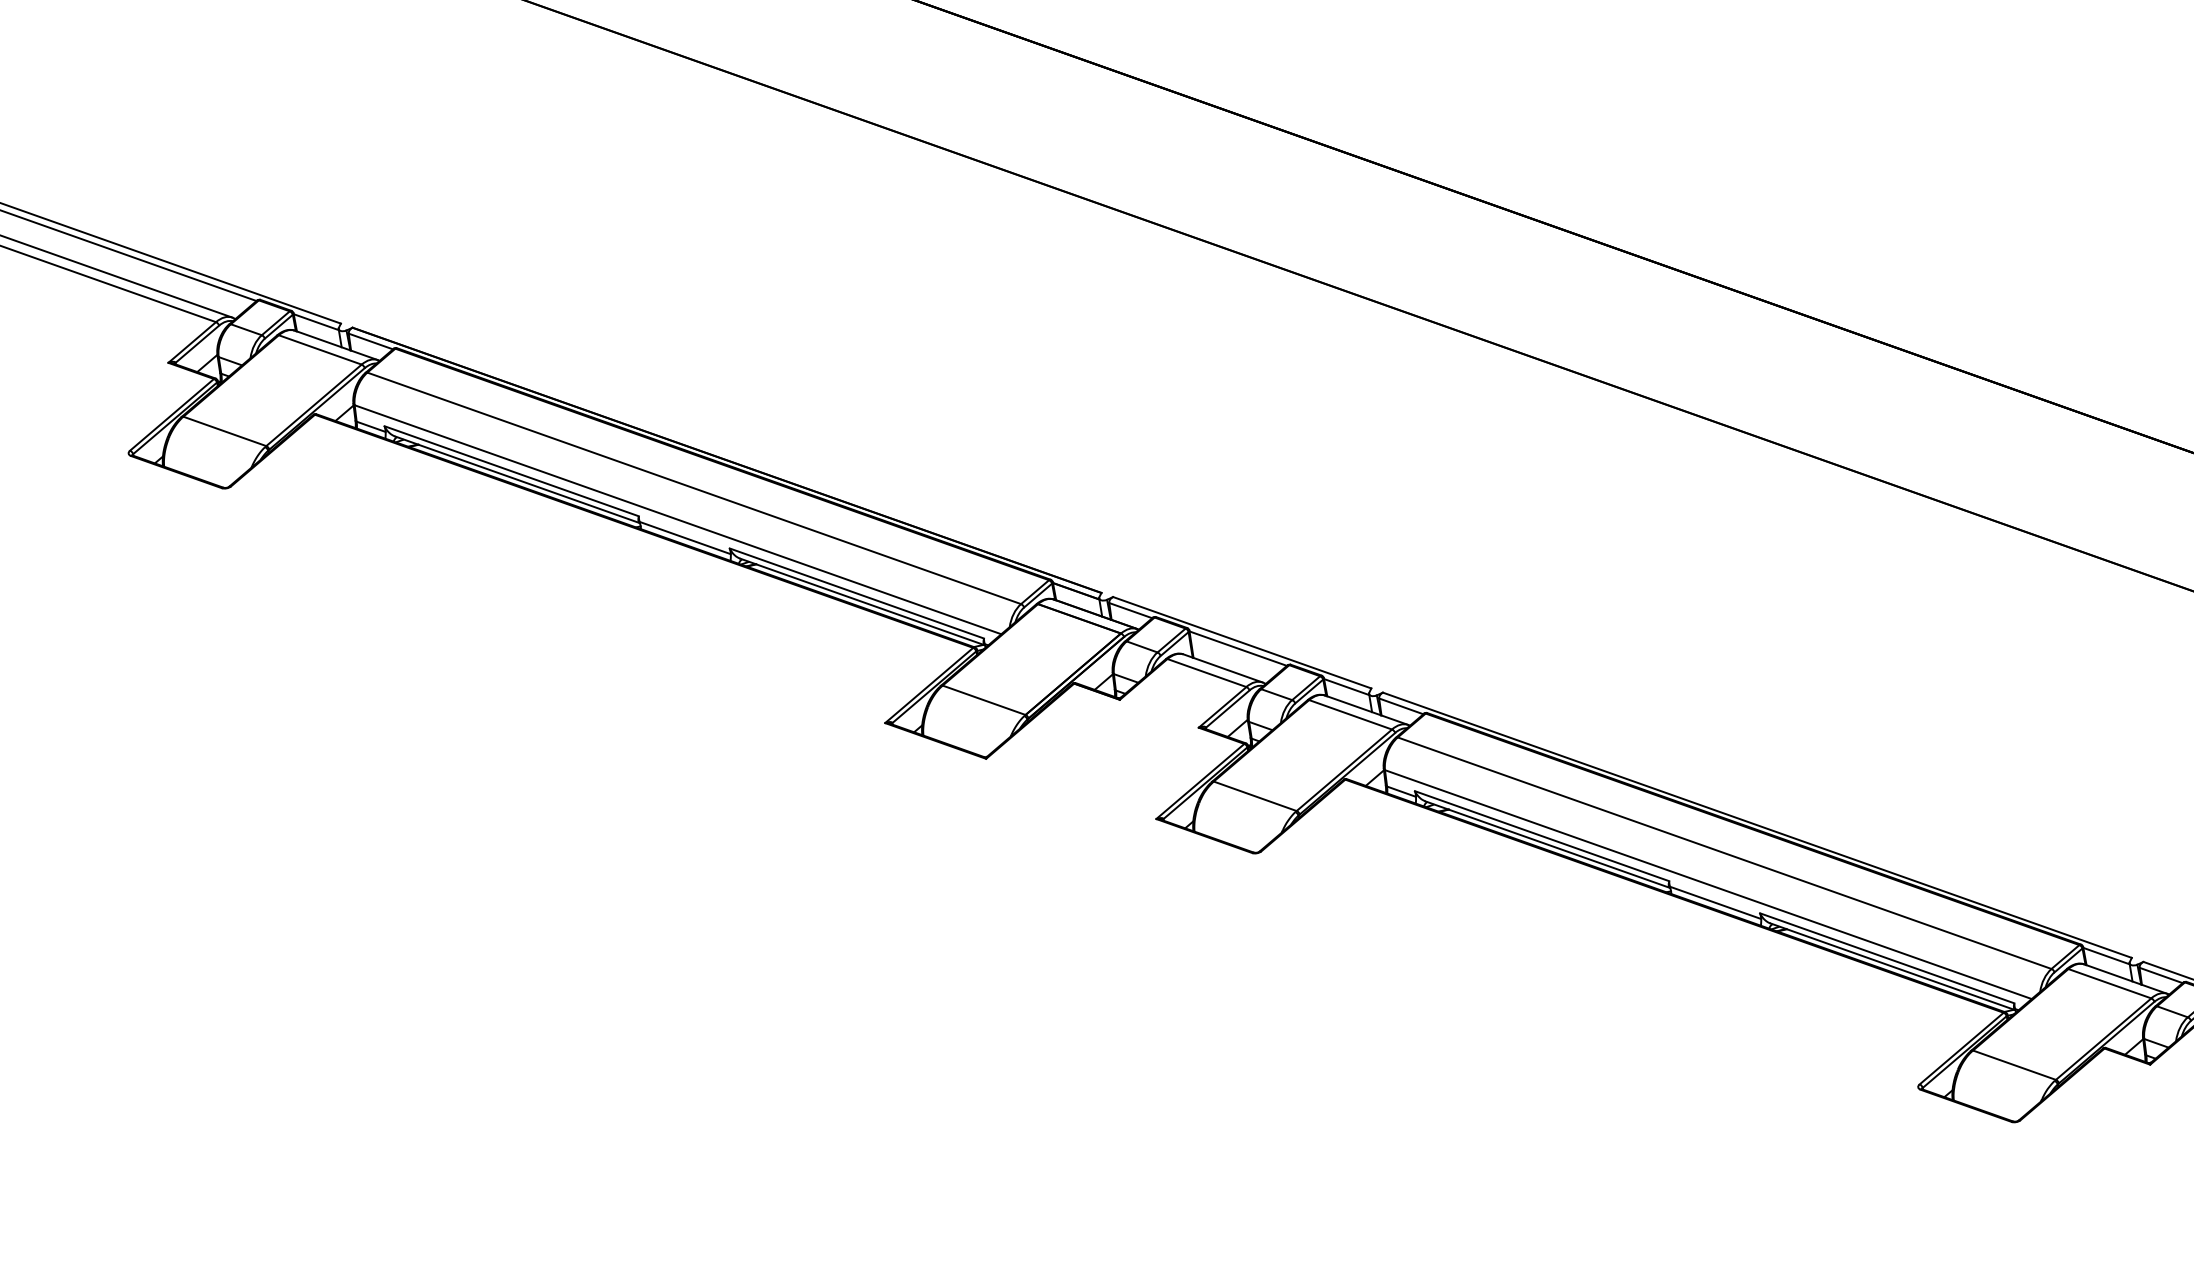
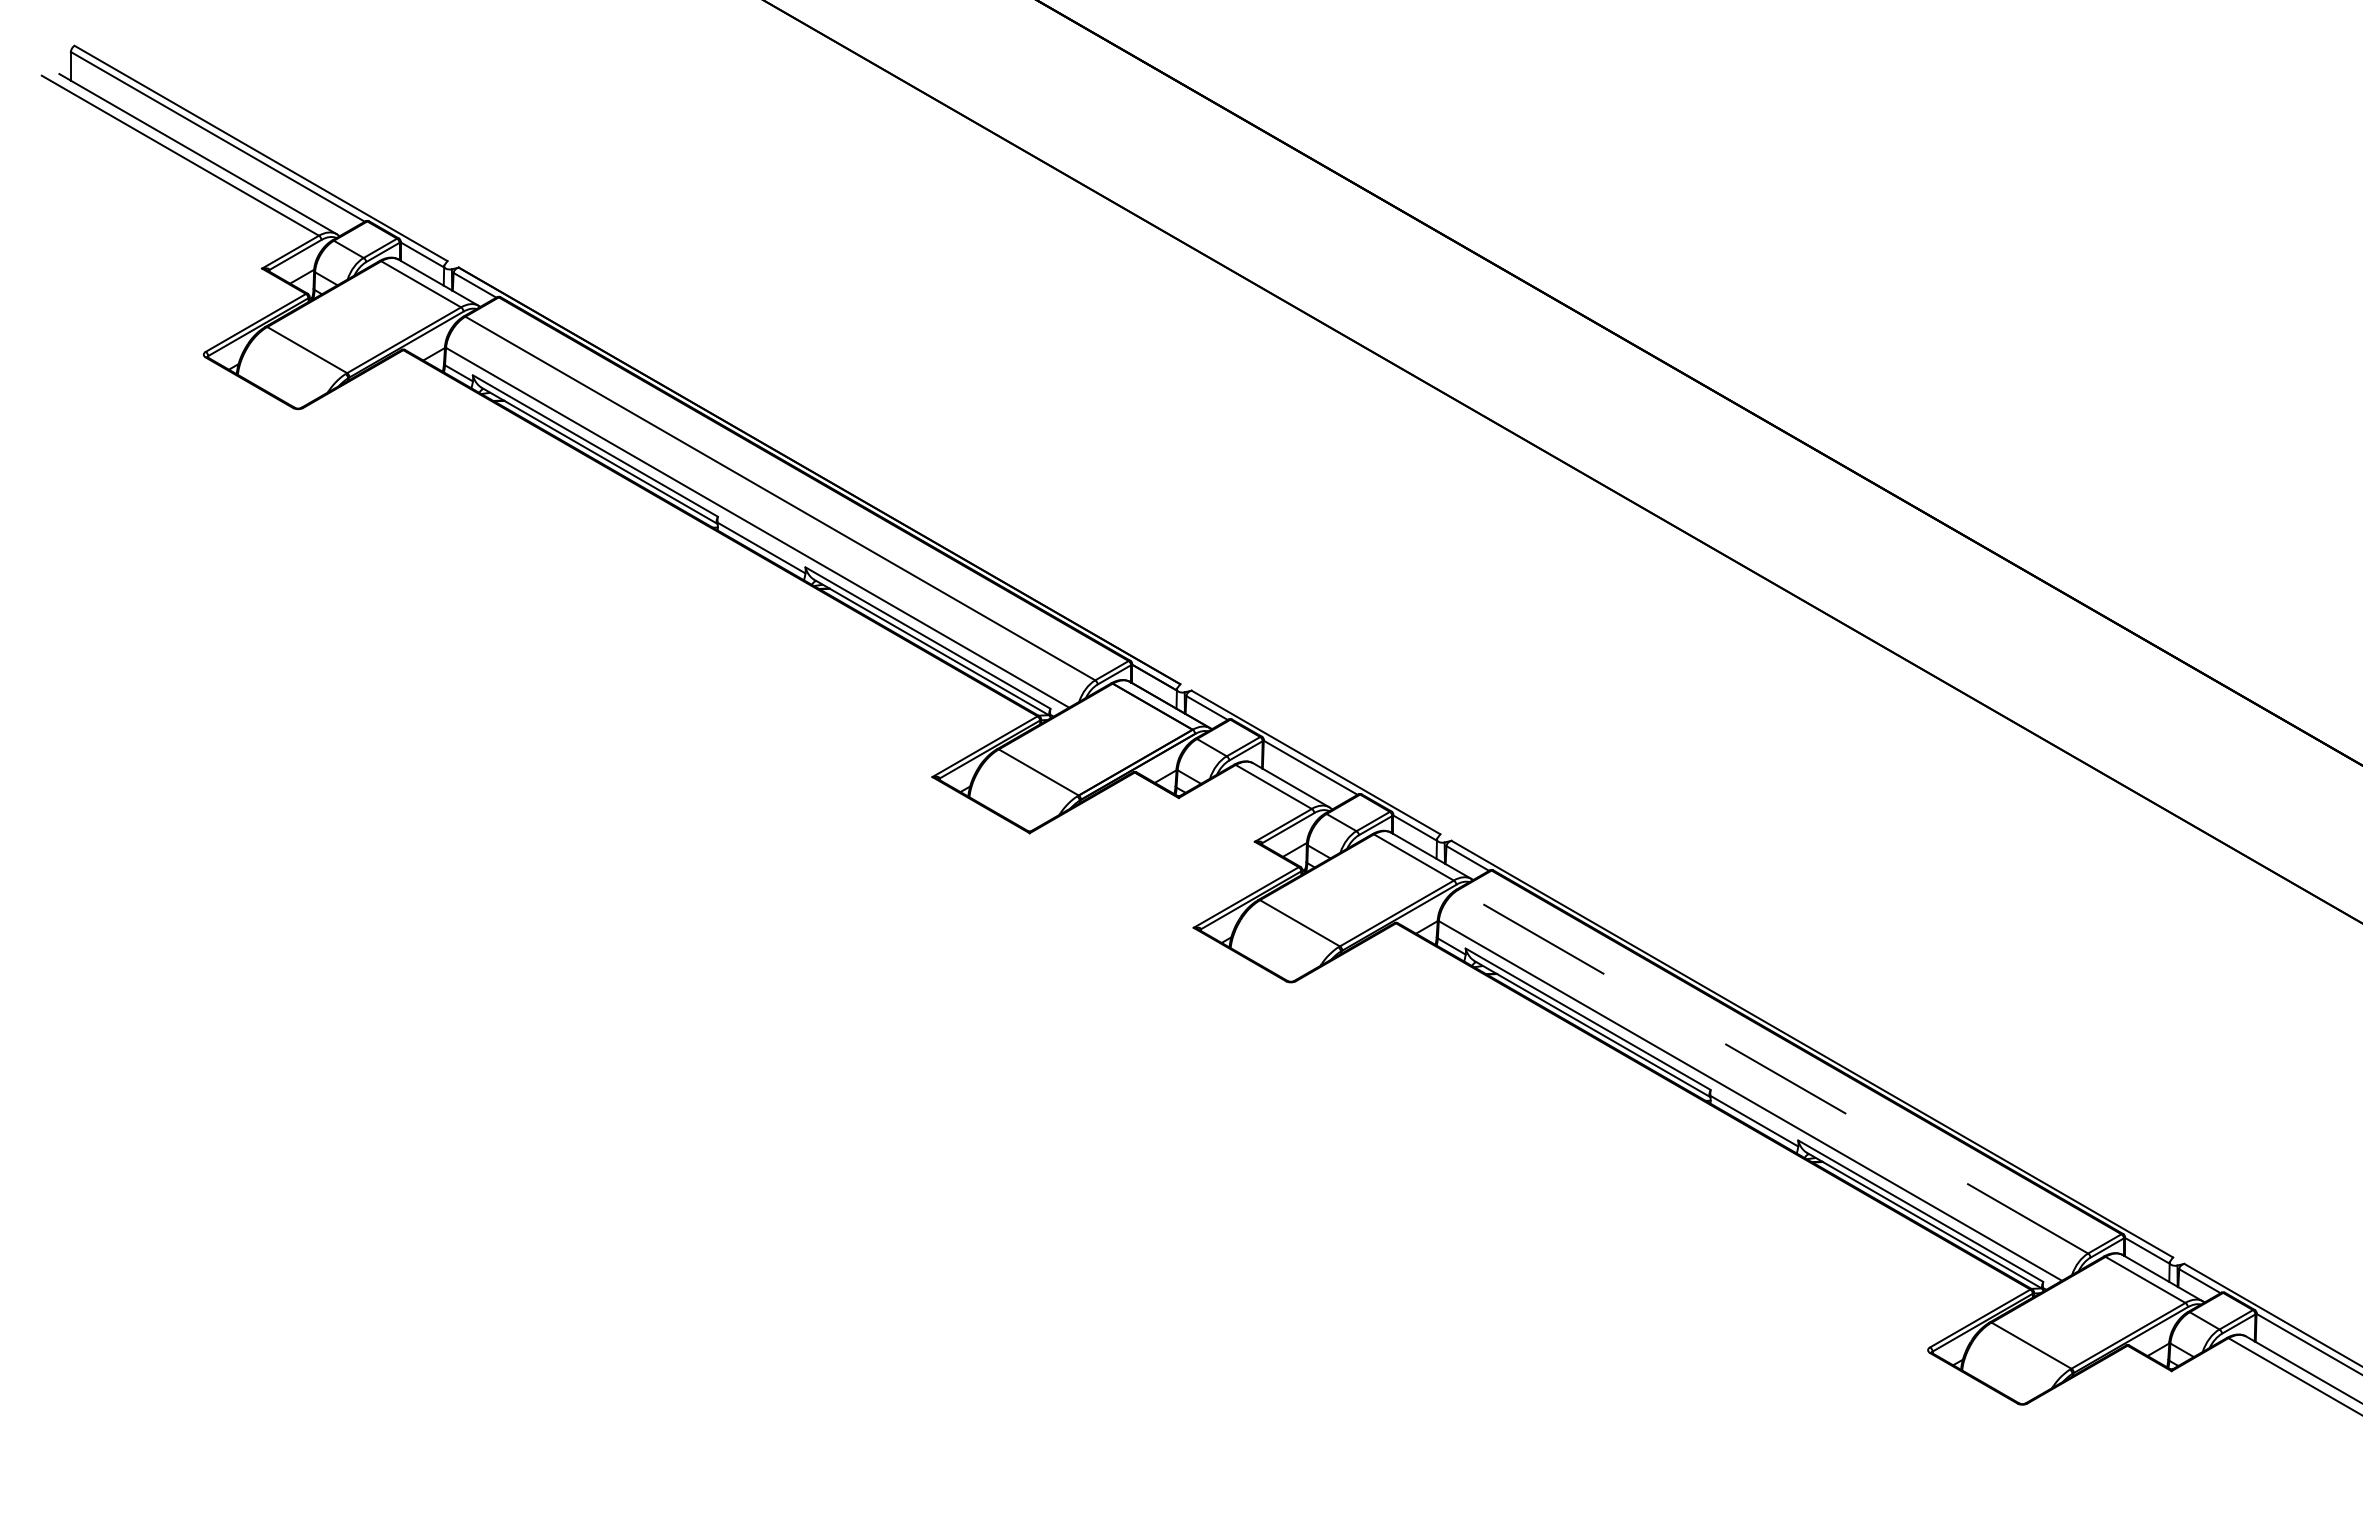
line: (1724, 852) -> (1773, 1071), solid -> dashed

